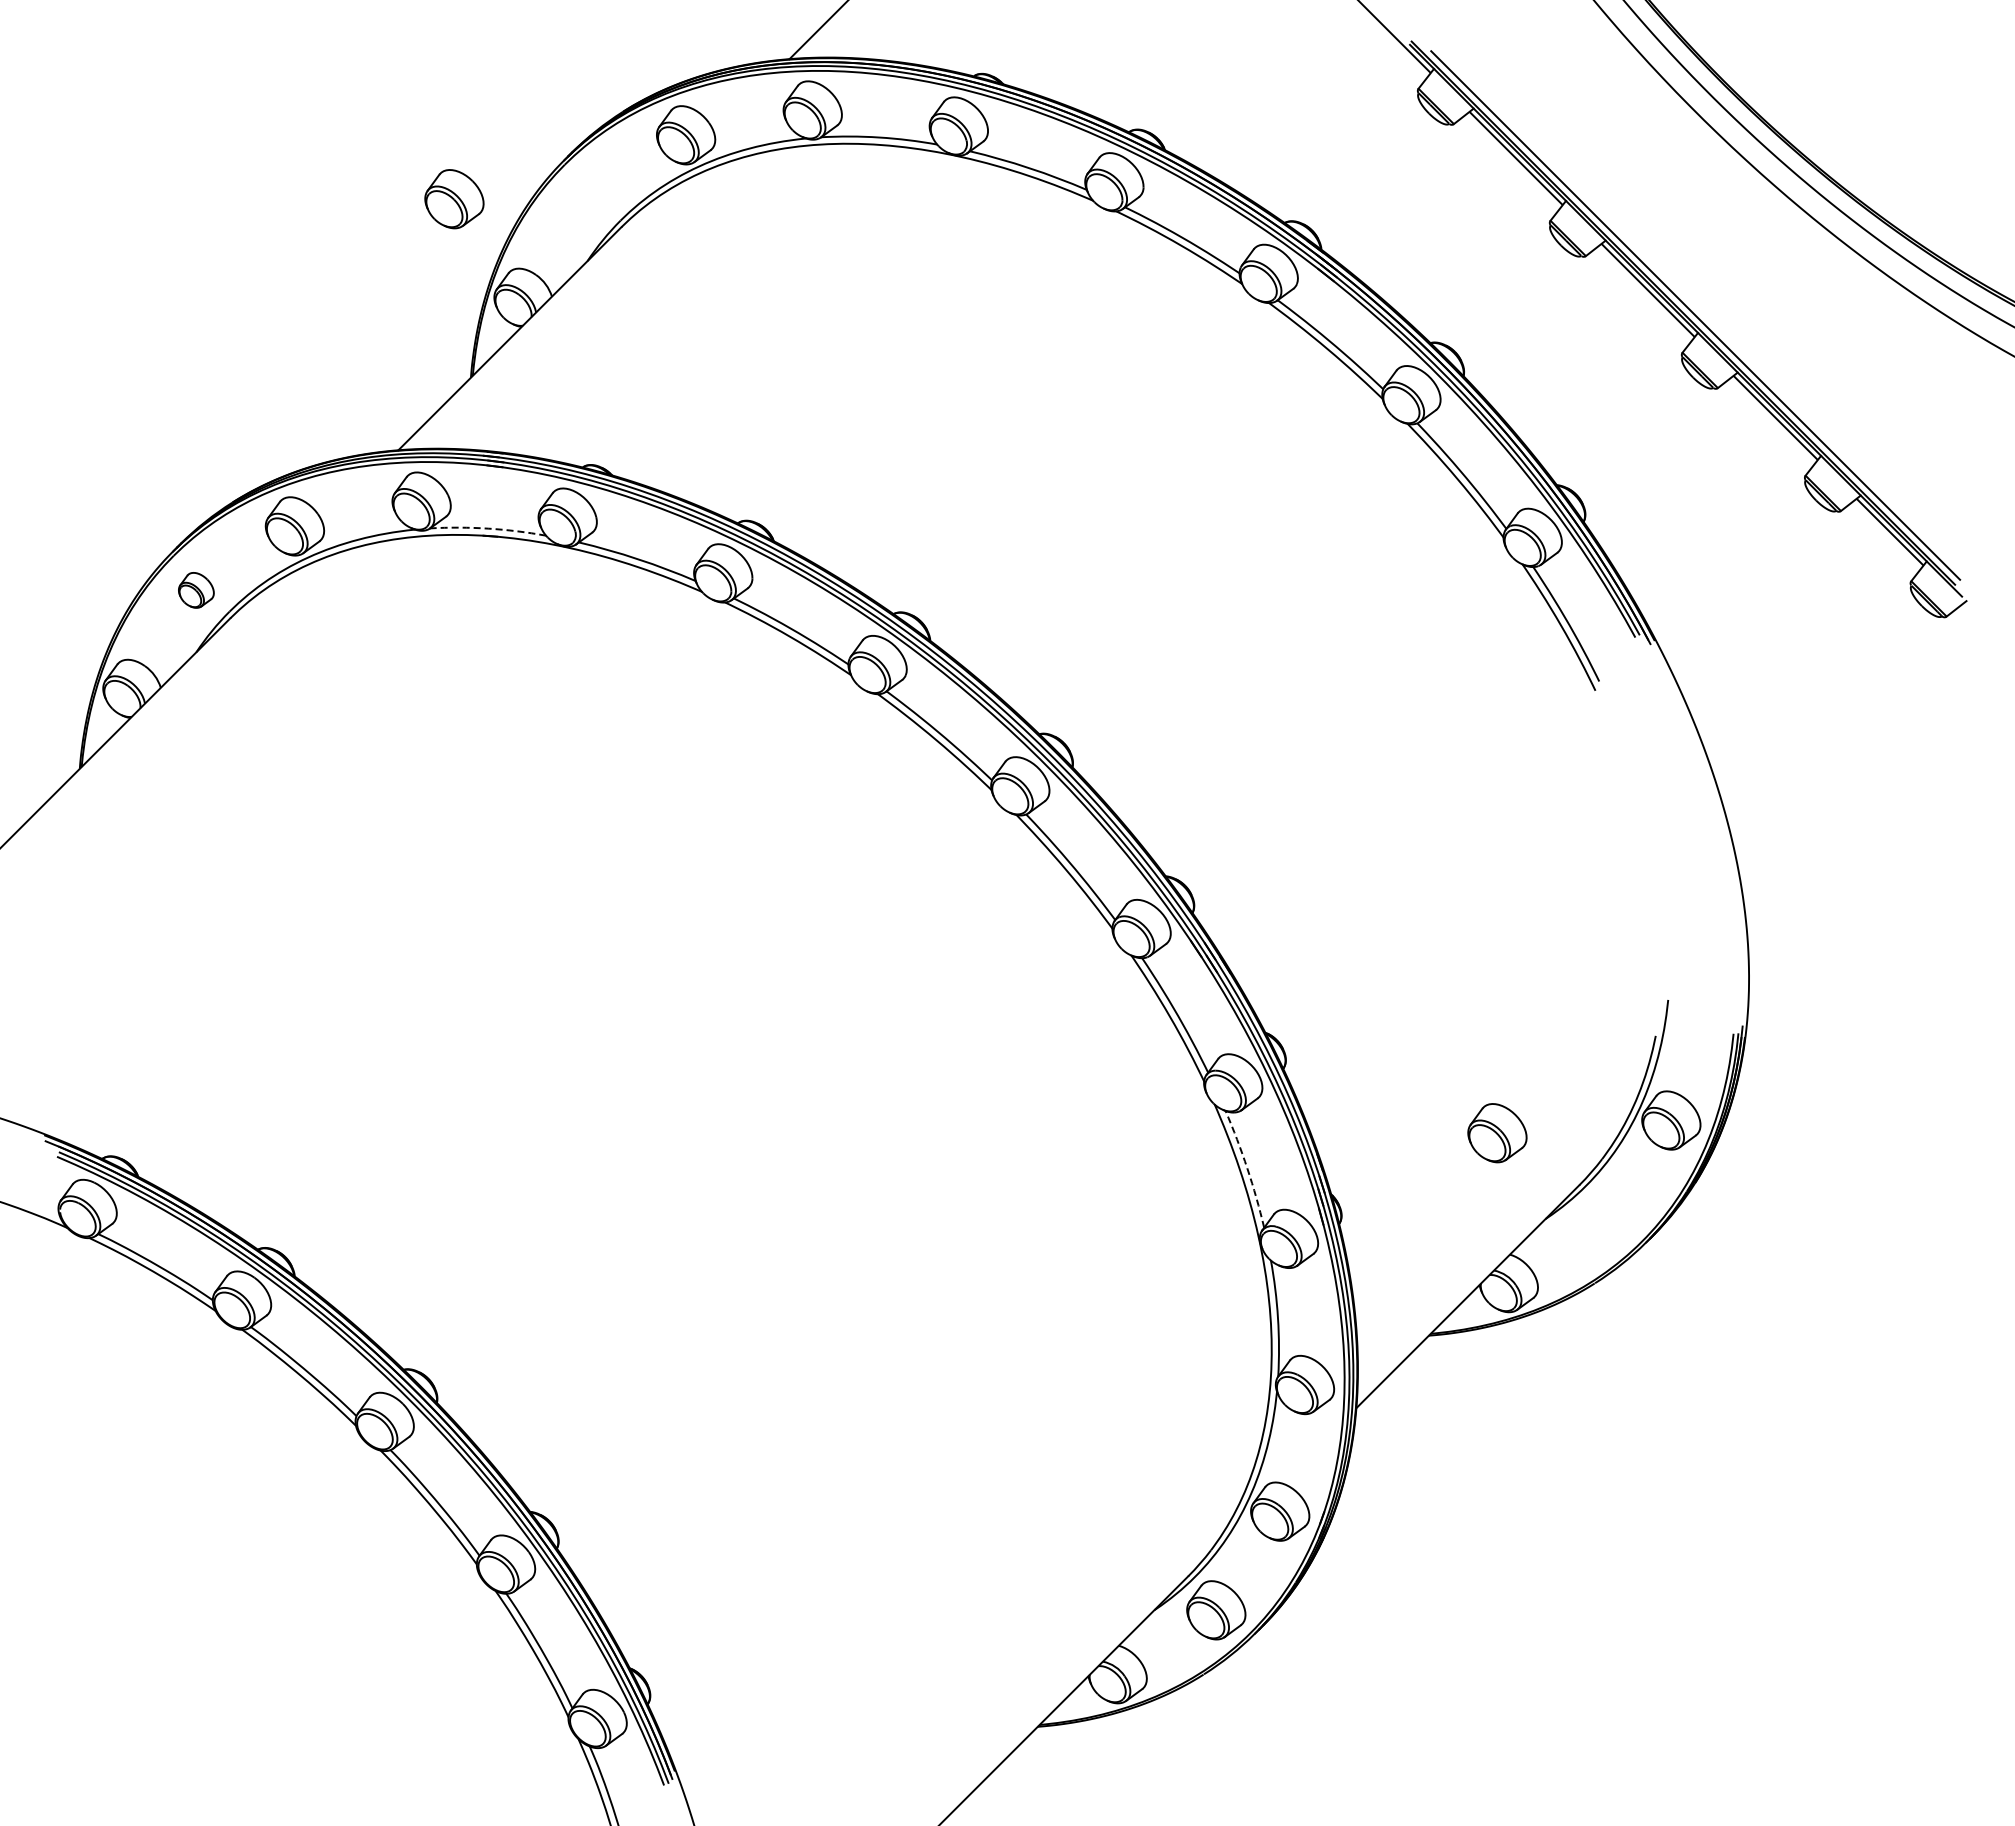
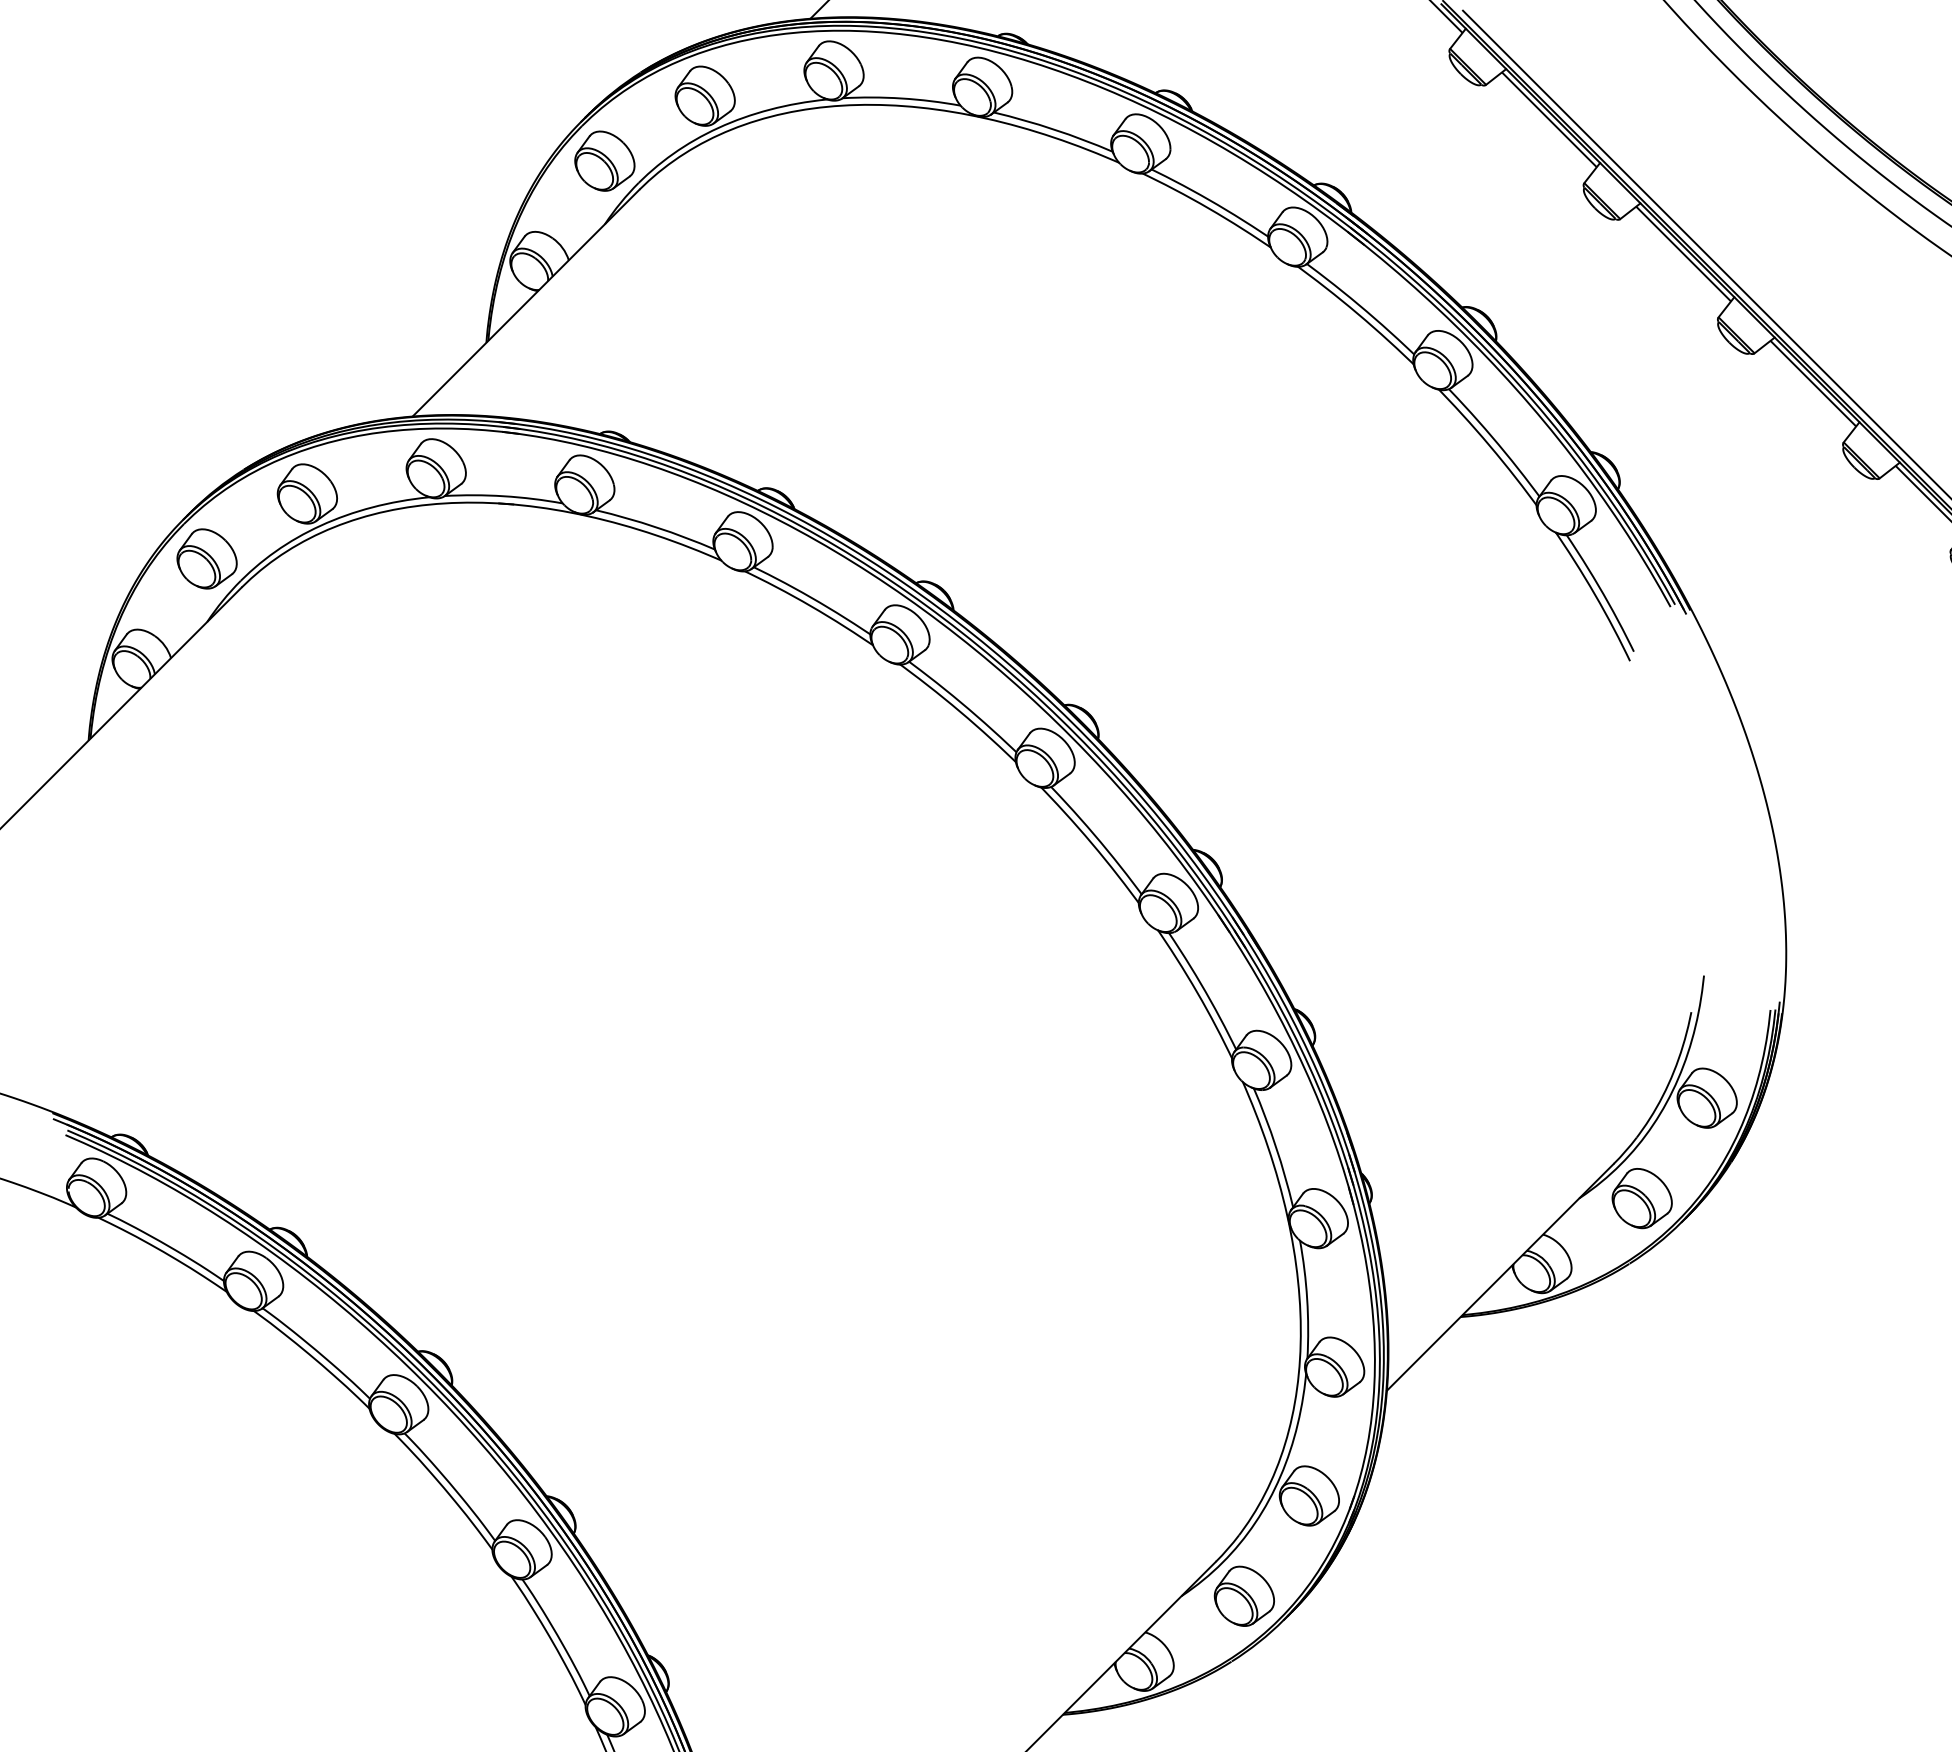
part: (454, 199) -> (604, 161), moved
arc: (488, 528) -> (504, 496), dashed -> solid
part: (196, 590) -> (207, 559), size x1.67
part: (1497, 1133) -> (1642, 1198), moved
arc: (1247, 1168) -> (1276, 1146), dashed -> solid

